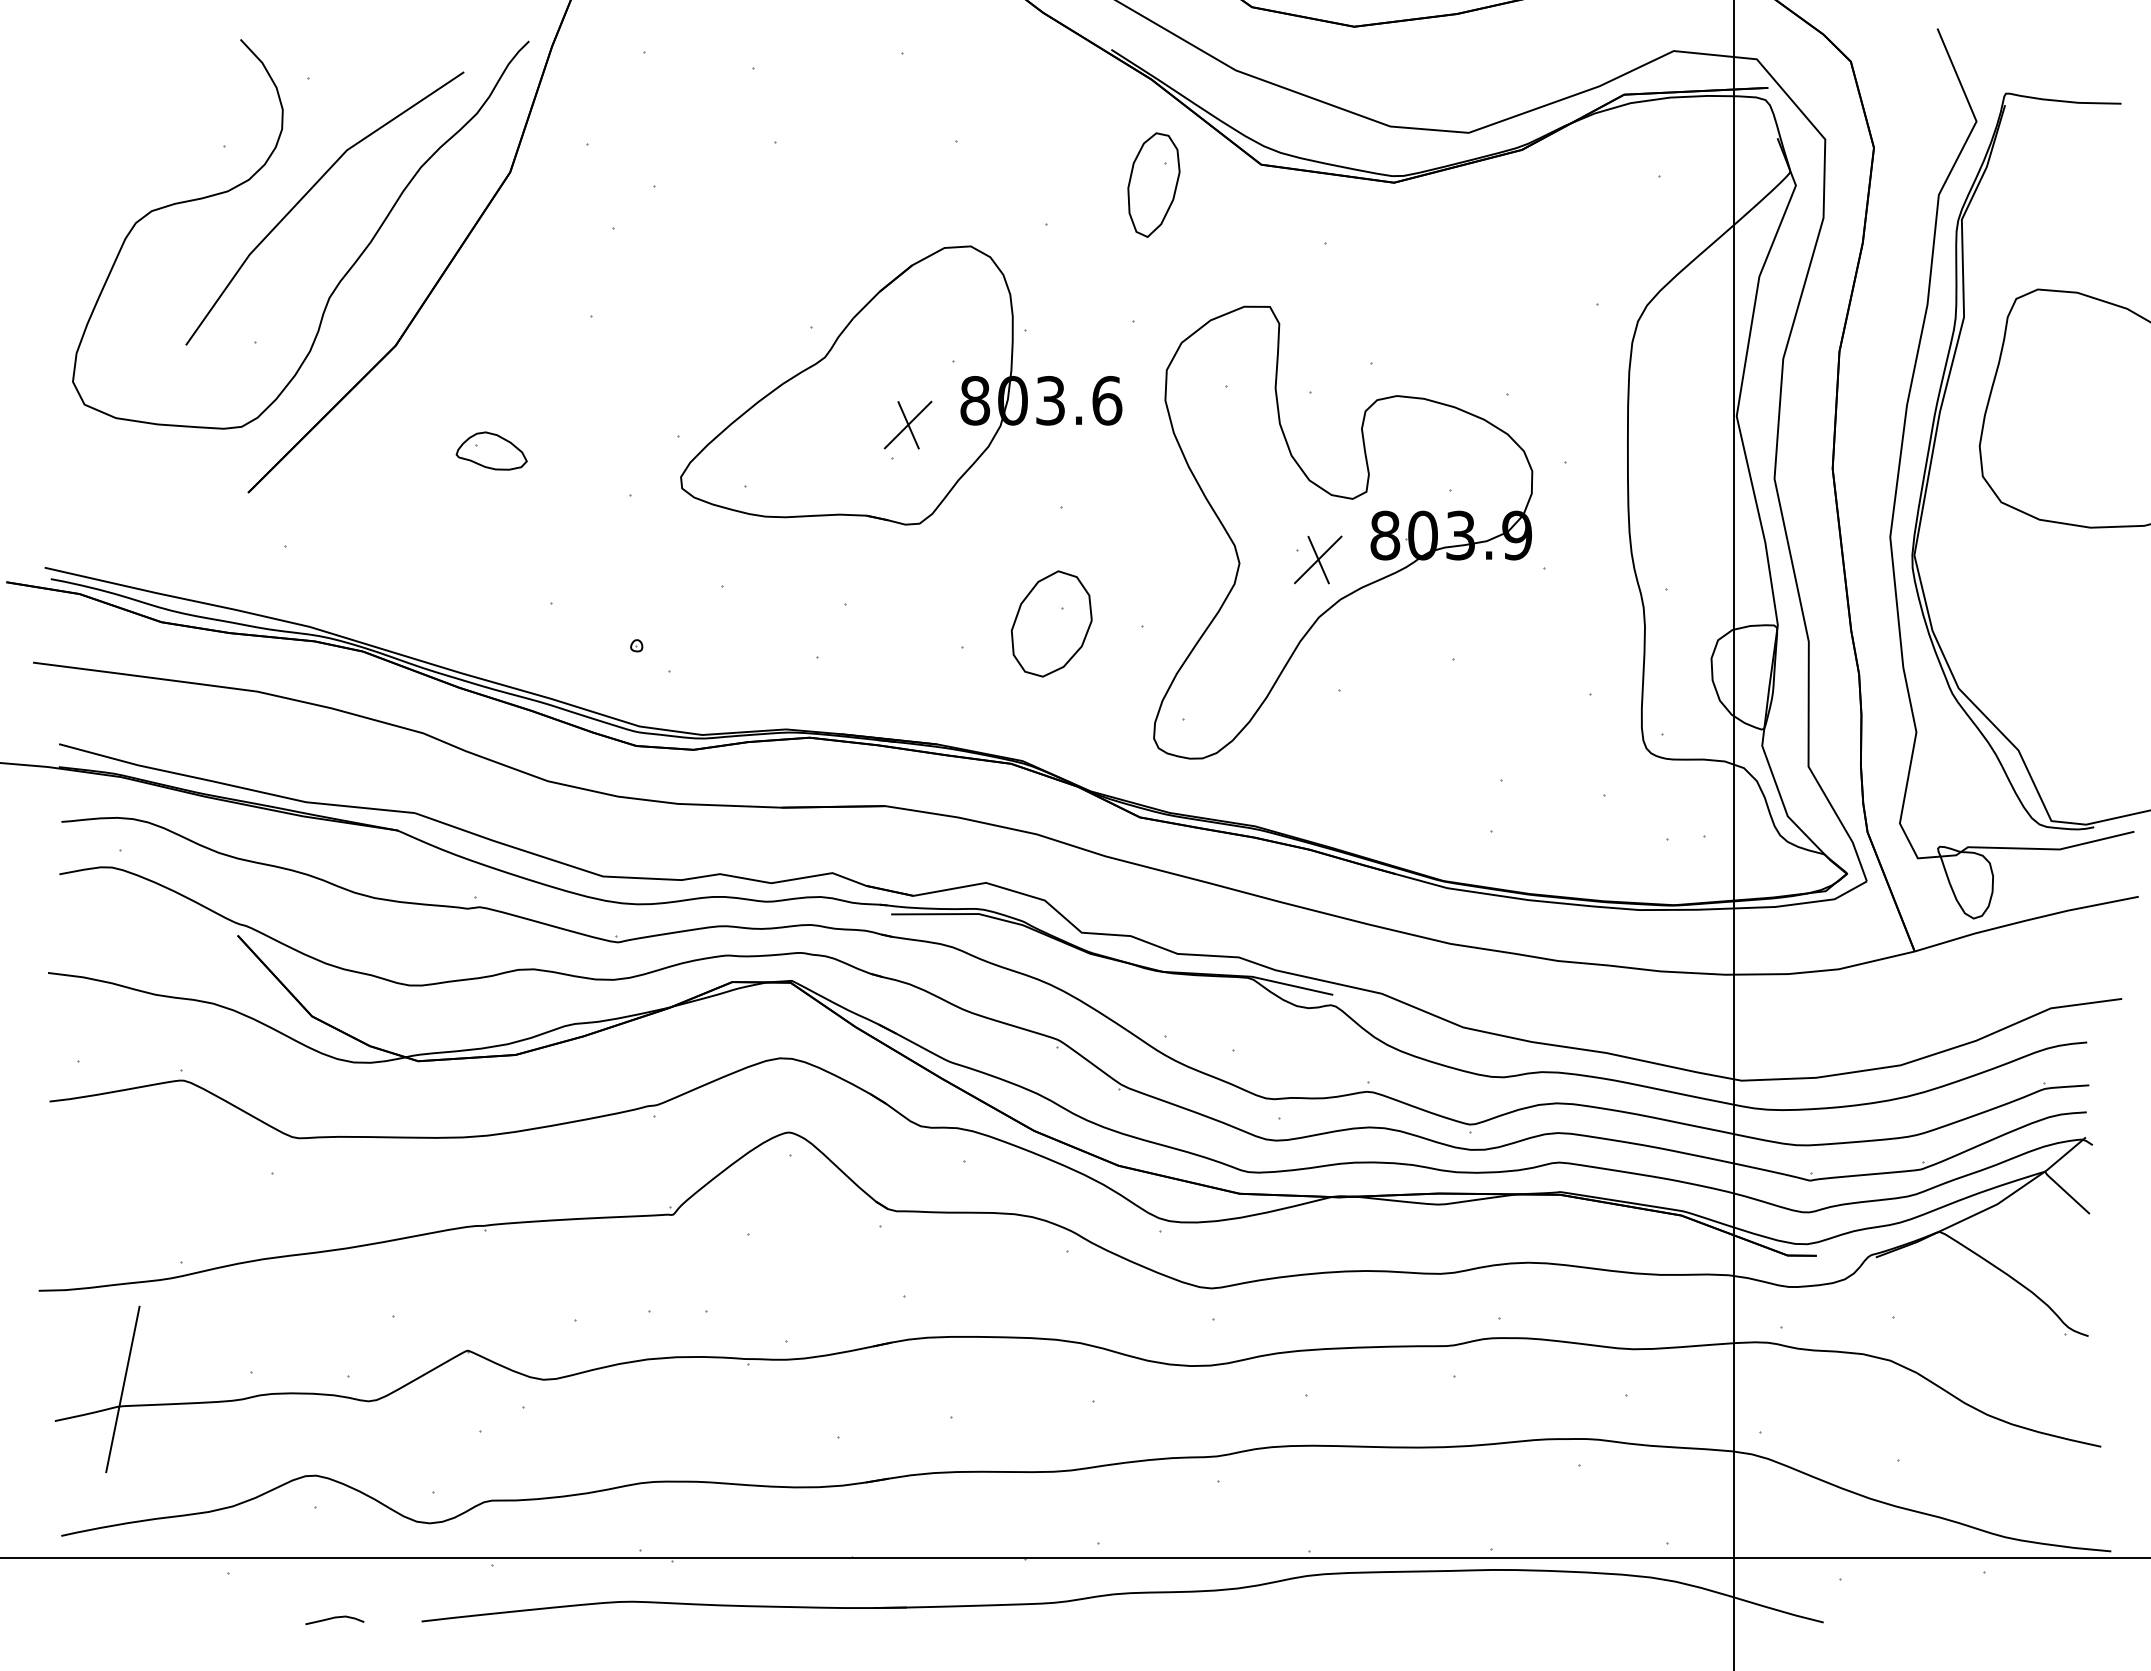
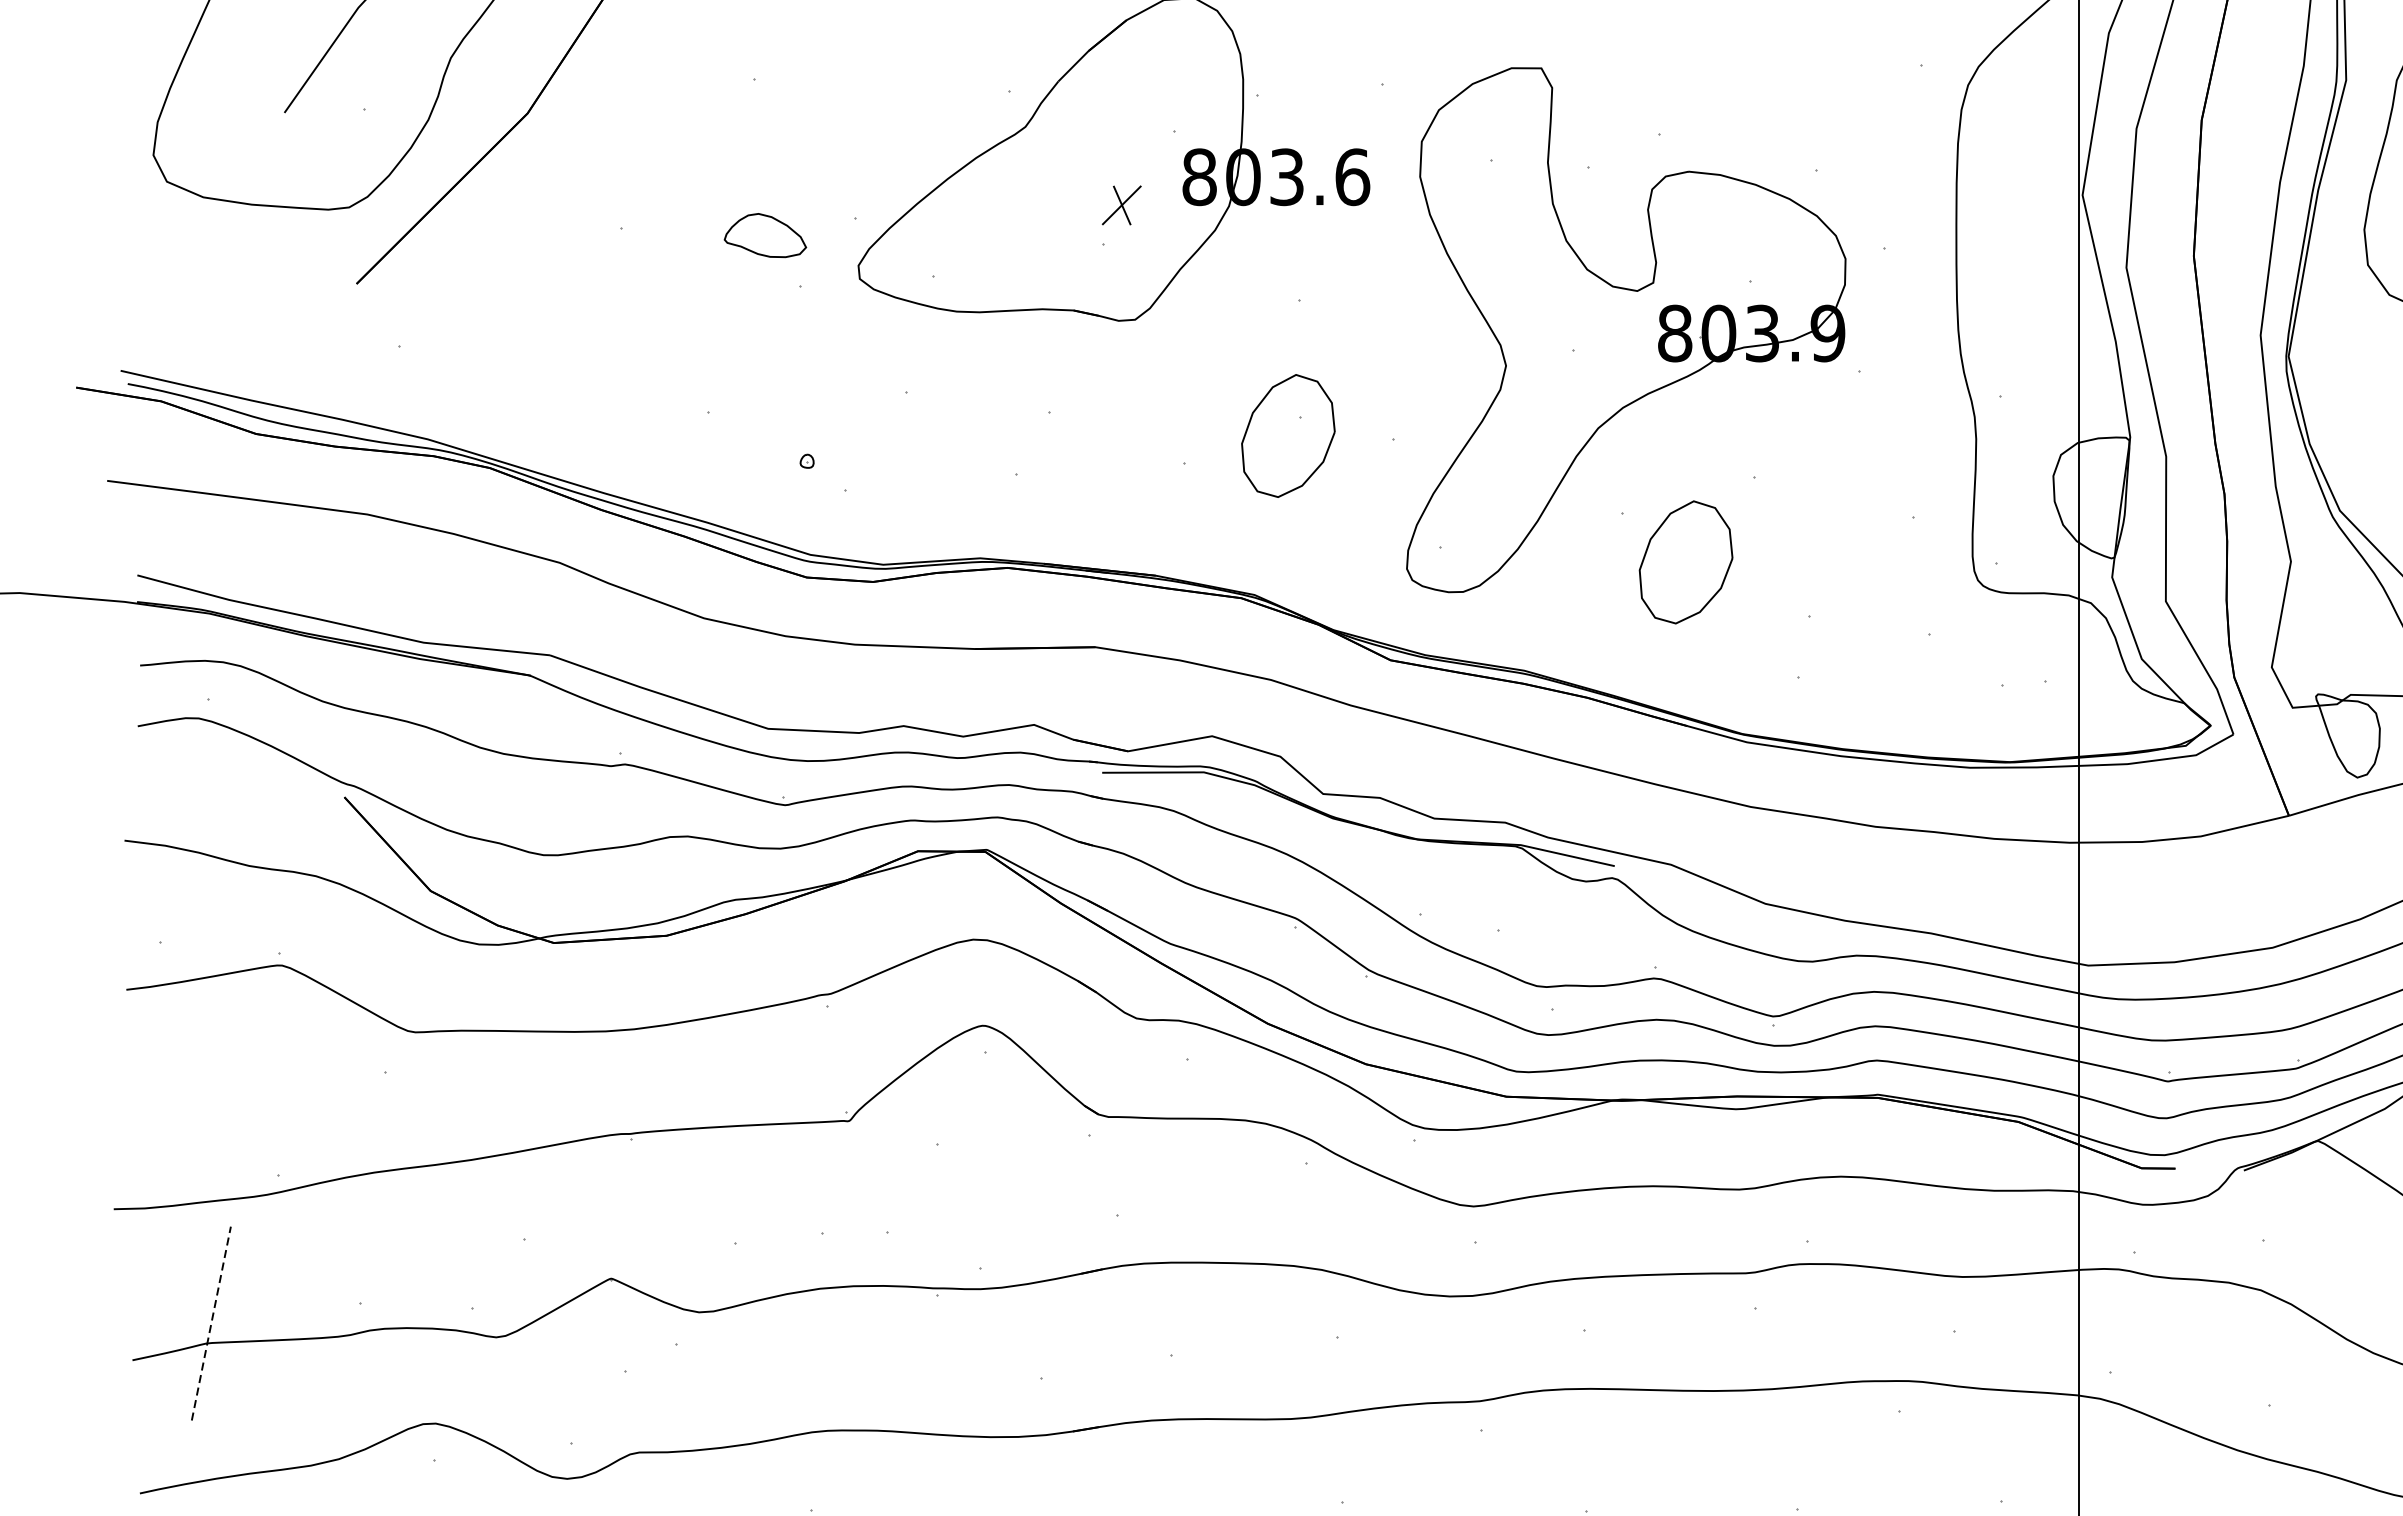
part: (907, 424) -> (1121, 204), size x0.7
part: (491, 450) -> (765, 234), moved
part: (1318, 559) -> (1597, 361), removed
part: (1394, 732) -> (1685, 561), added
line: (122, 1388) -> (210, 1322), solid -> dashed

